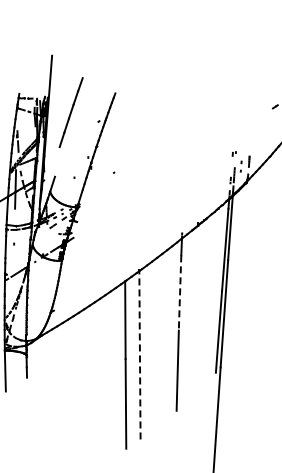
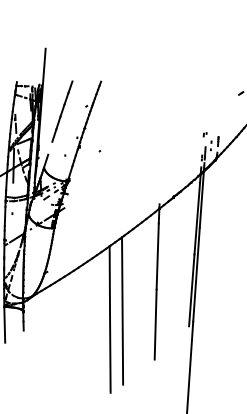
line: (70, 112) -> (61, 111), moved
line: (180, 293) -> (158, 256), dashed -> solid
line: (139, 354) -> (122, 310), dashed -> solid

